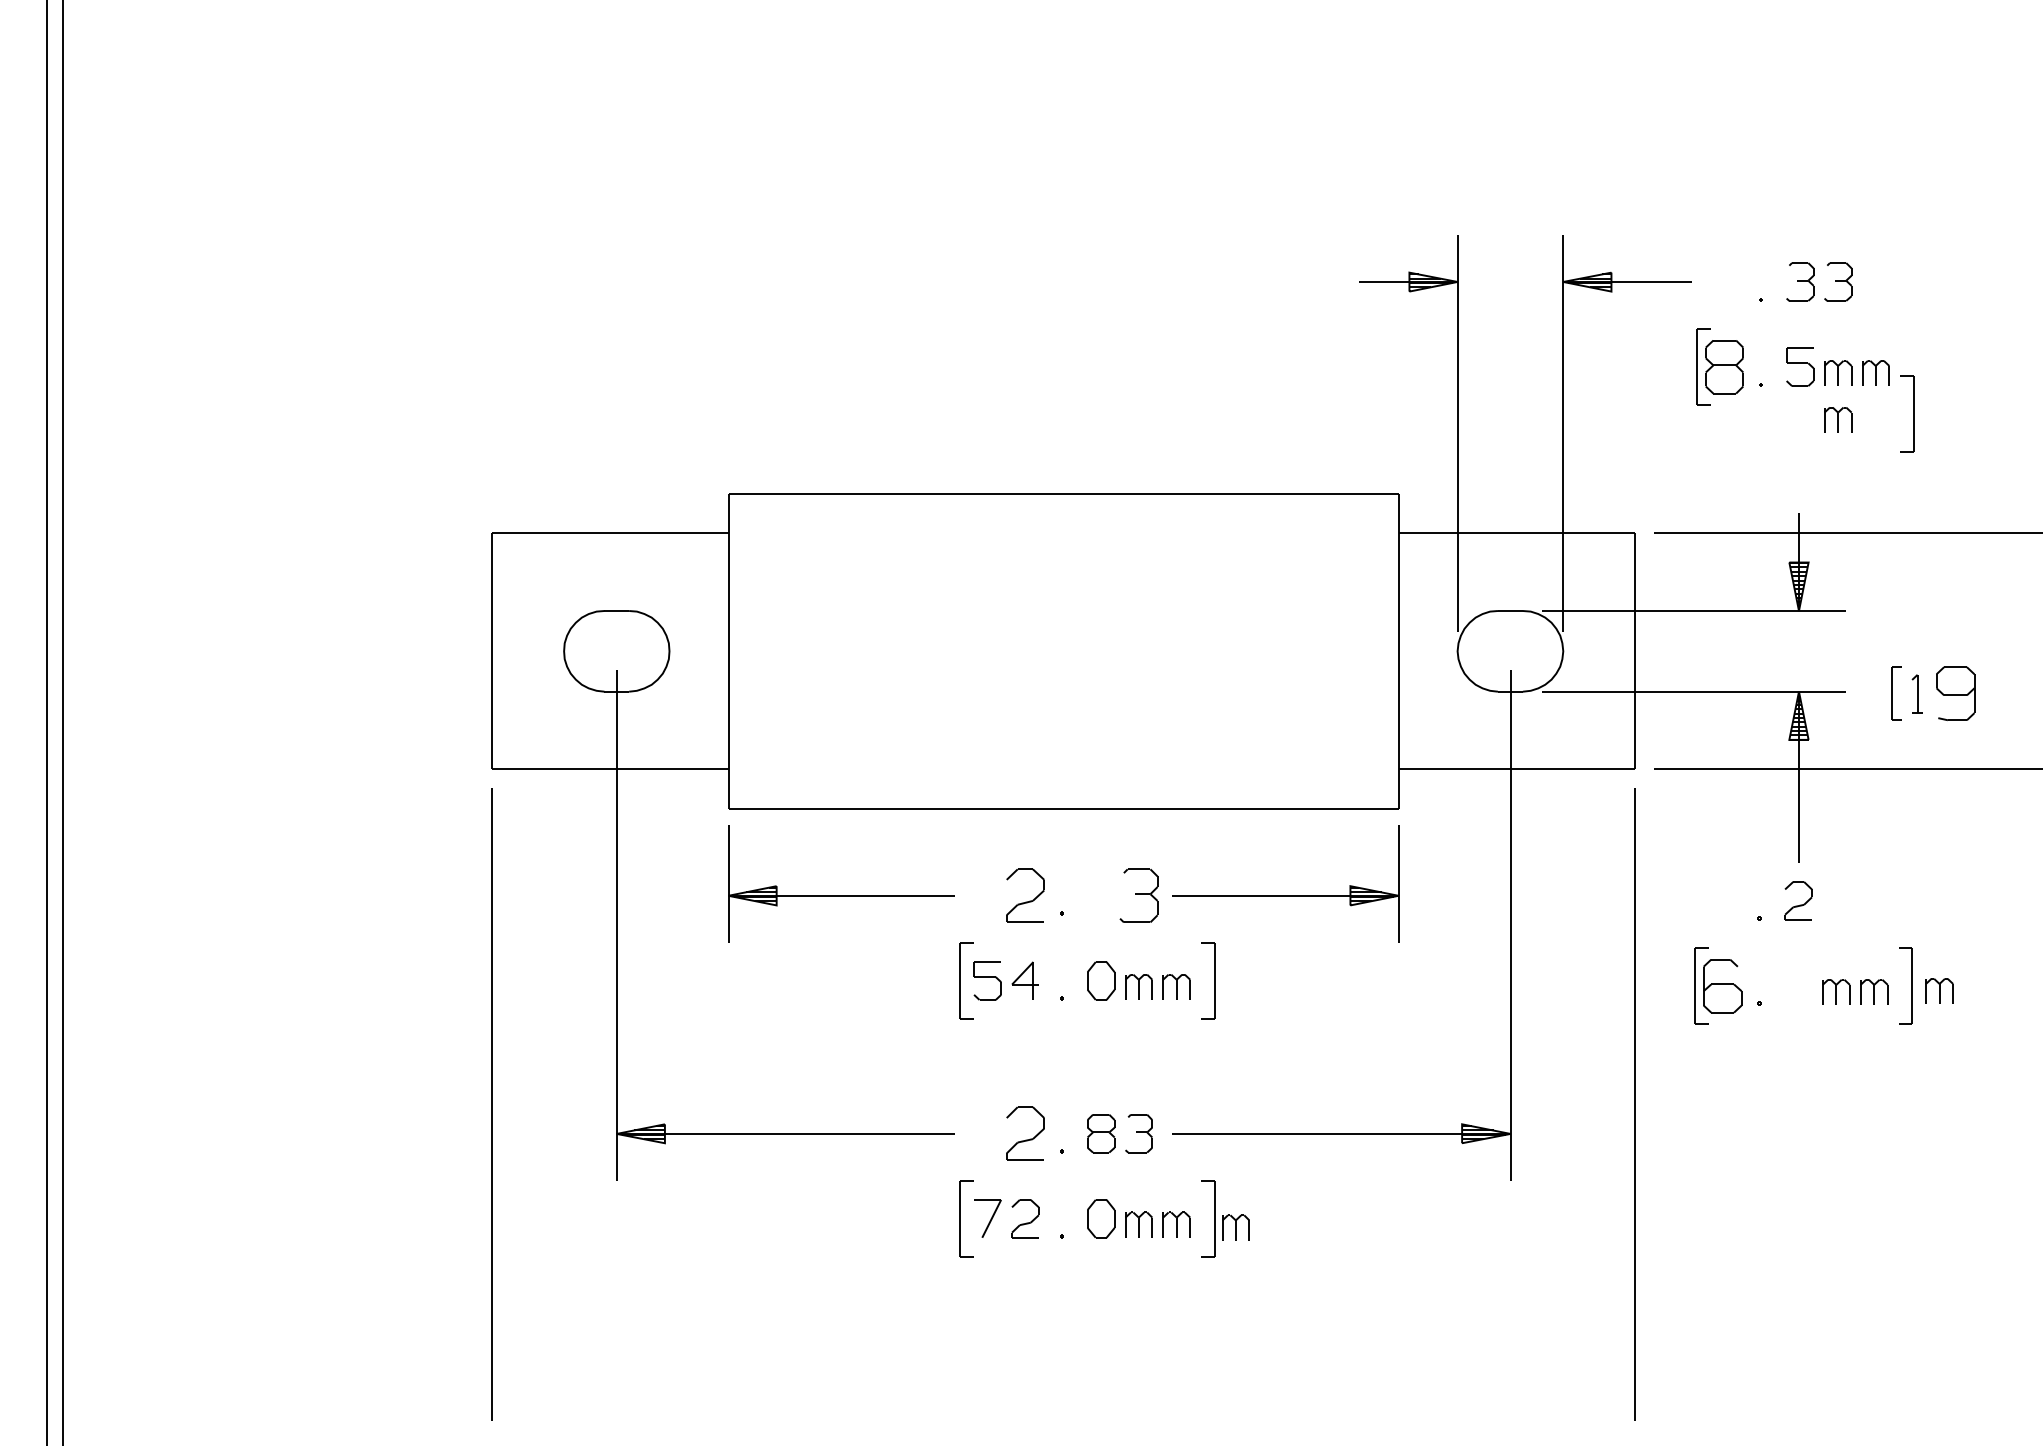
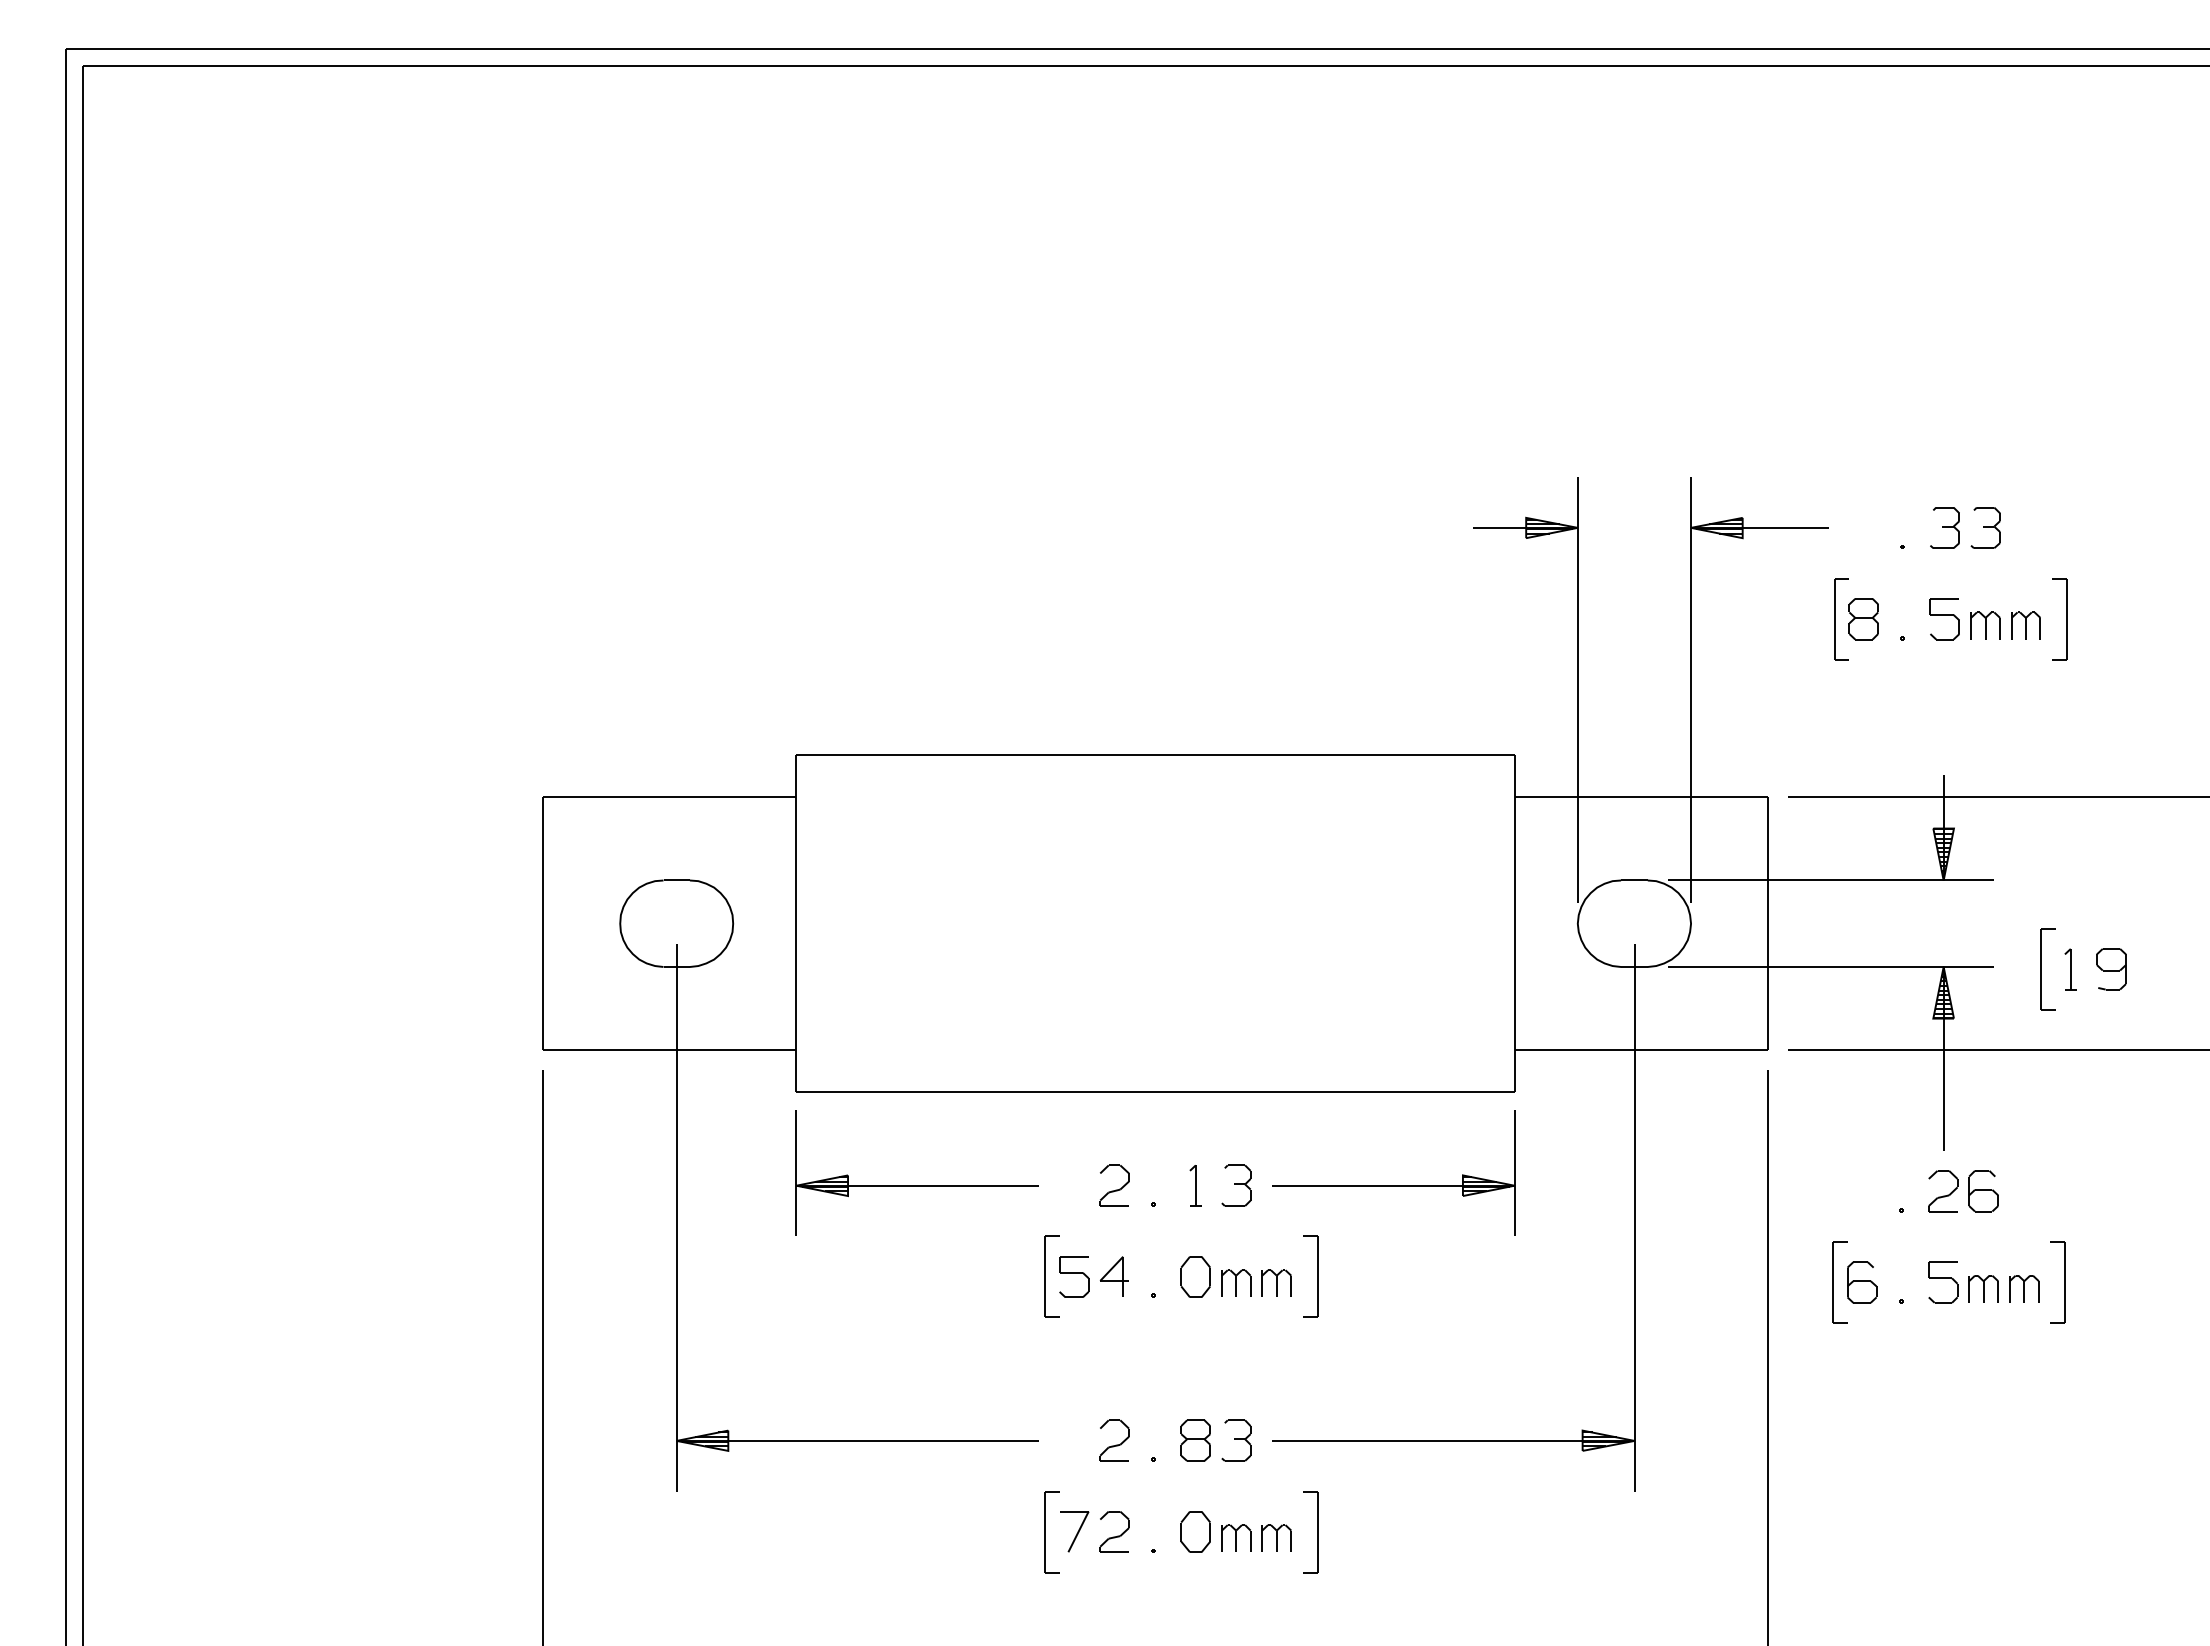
part: (1724, 367) -> (1863, 619), size x0.71
part: (1913, 414) -> (2066, 619), moved
part: (1838, 419) -> (1985, 675), removed
part: (1895, 694) -> (2047, 969), size x1.43
part: (1955, 694) -> (2111, 969), size x0.71
part: (1025, 895) -> (1114, 1185), size x0.71
part: (1100, 895) -> (1195, 1185), added
part: (1139, 895) -> (1236, 1185), size x0.71
part: (1836, 901) -> (1983, 1191), added
part: (1723, 986) -> (1862, 1282), size x0.71
part: (1798, 986) -> (1943, 1282), added
part: (1939, 990) -> (2094, 1287), removed
part: (1025, 1133) -> (1114, 1440), size x0.71
part: (1236, 1226) -> (1340, 1540), removed

